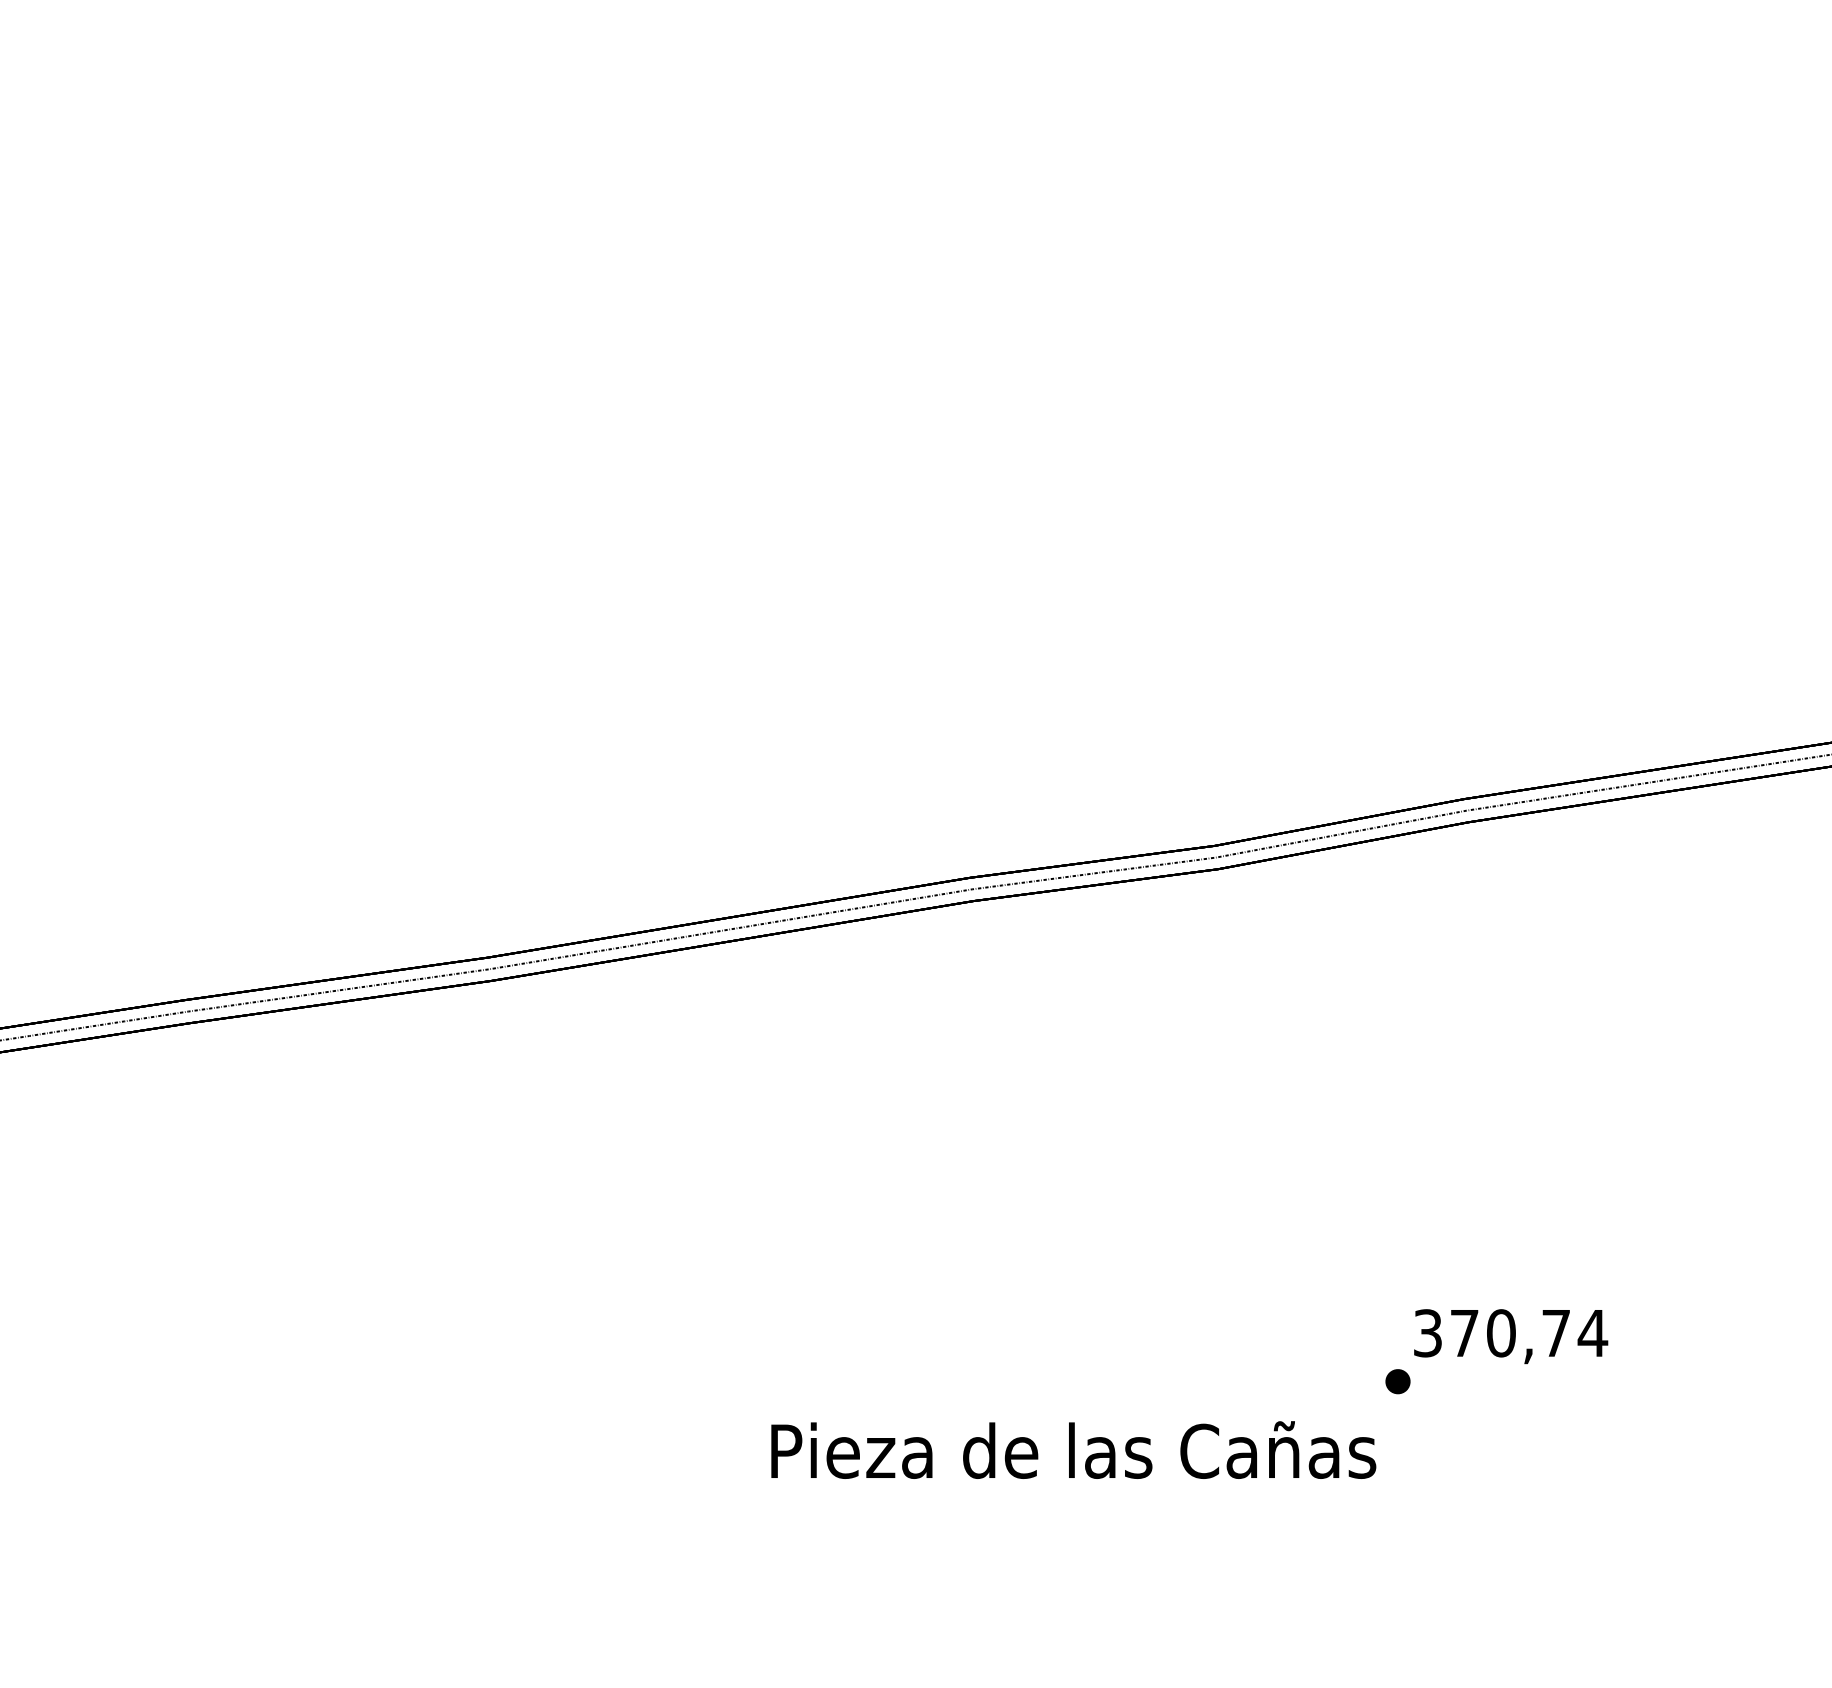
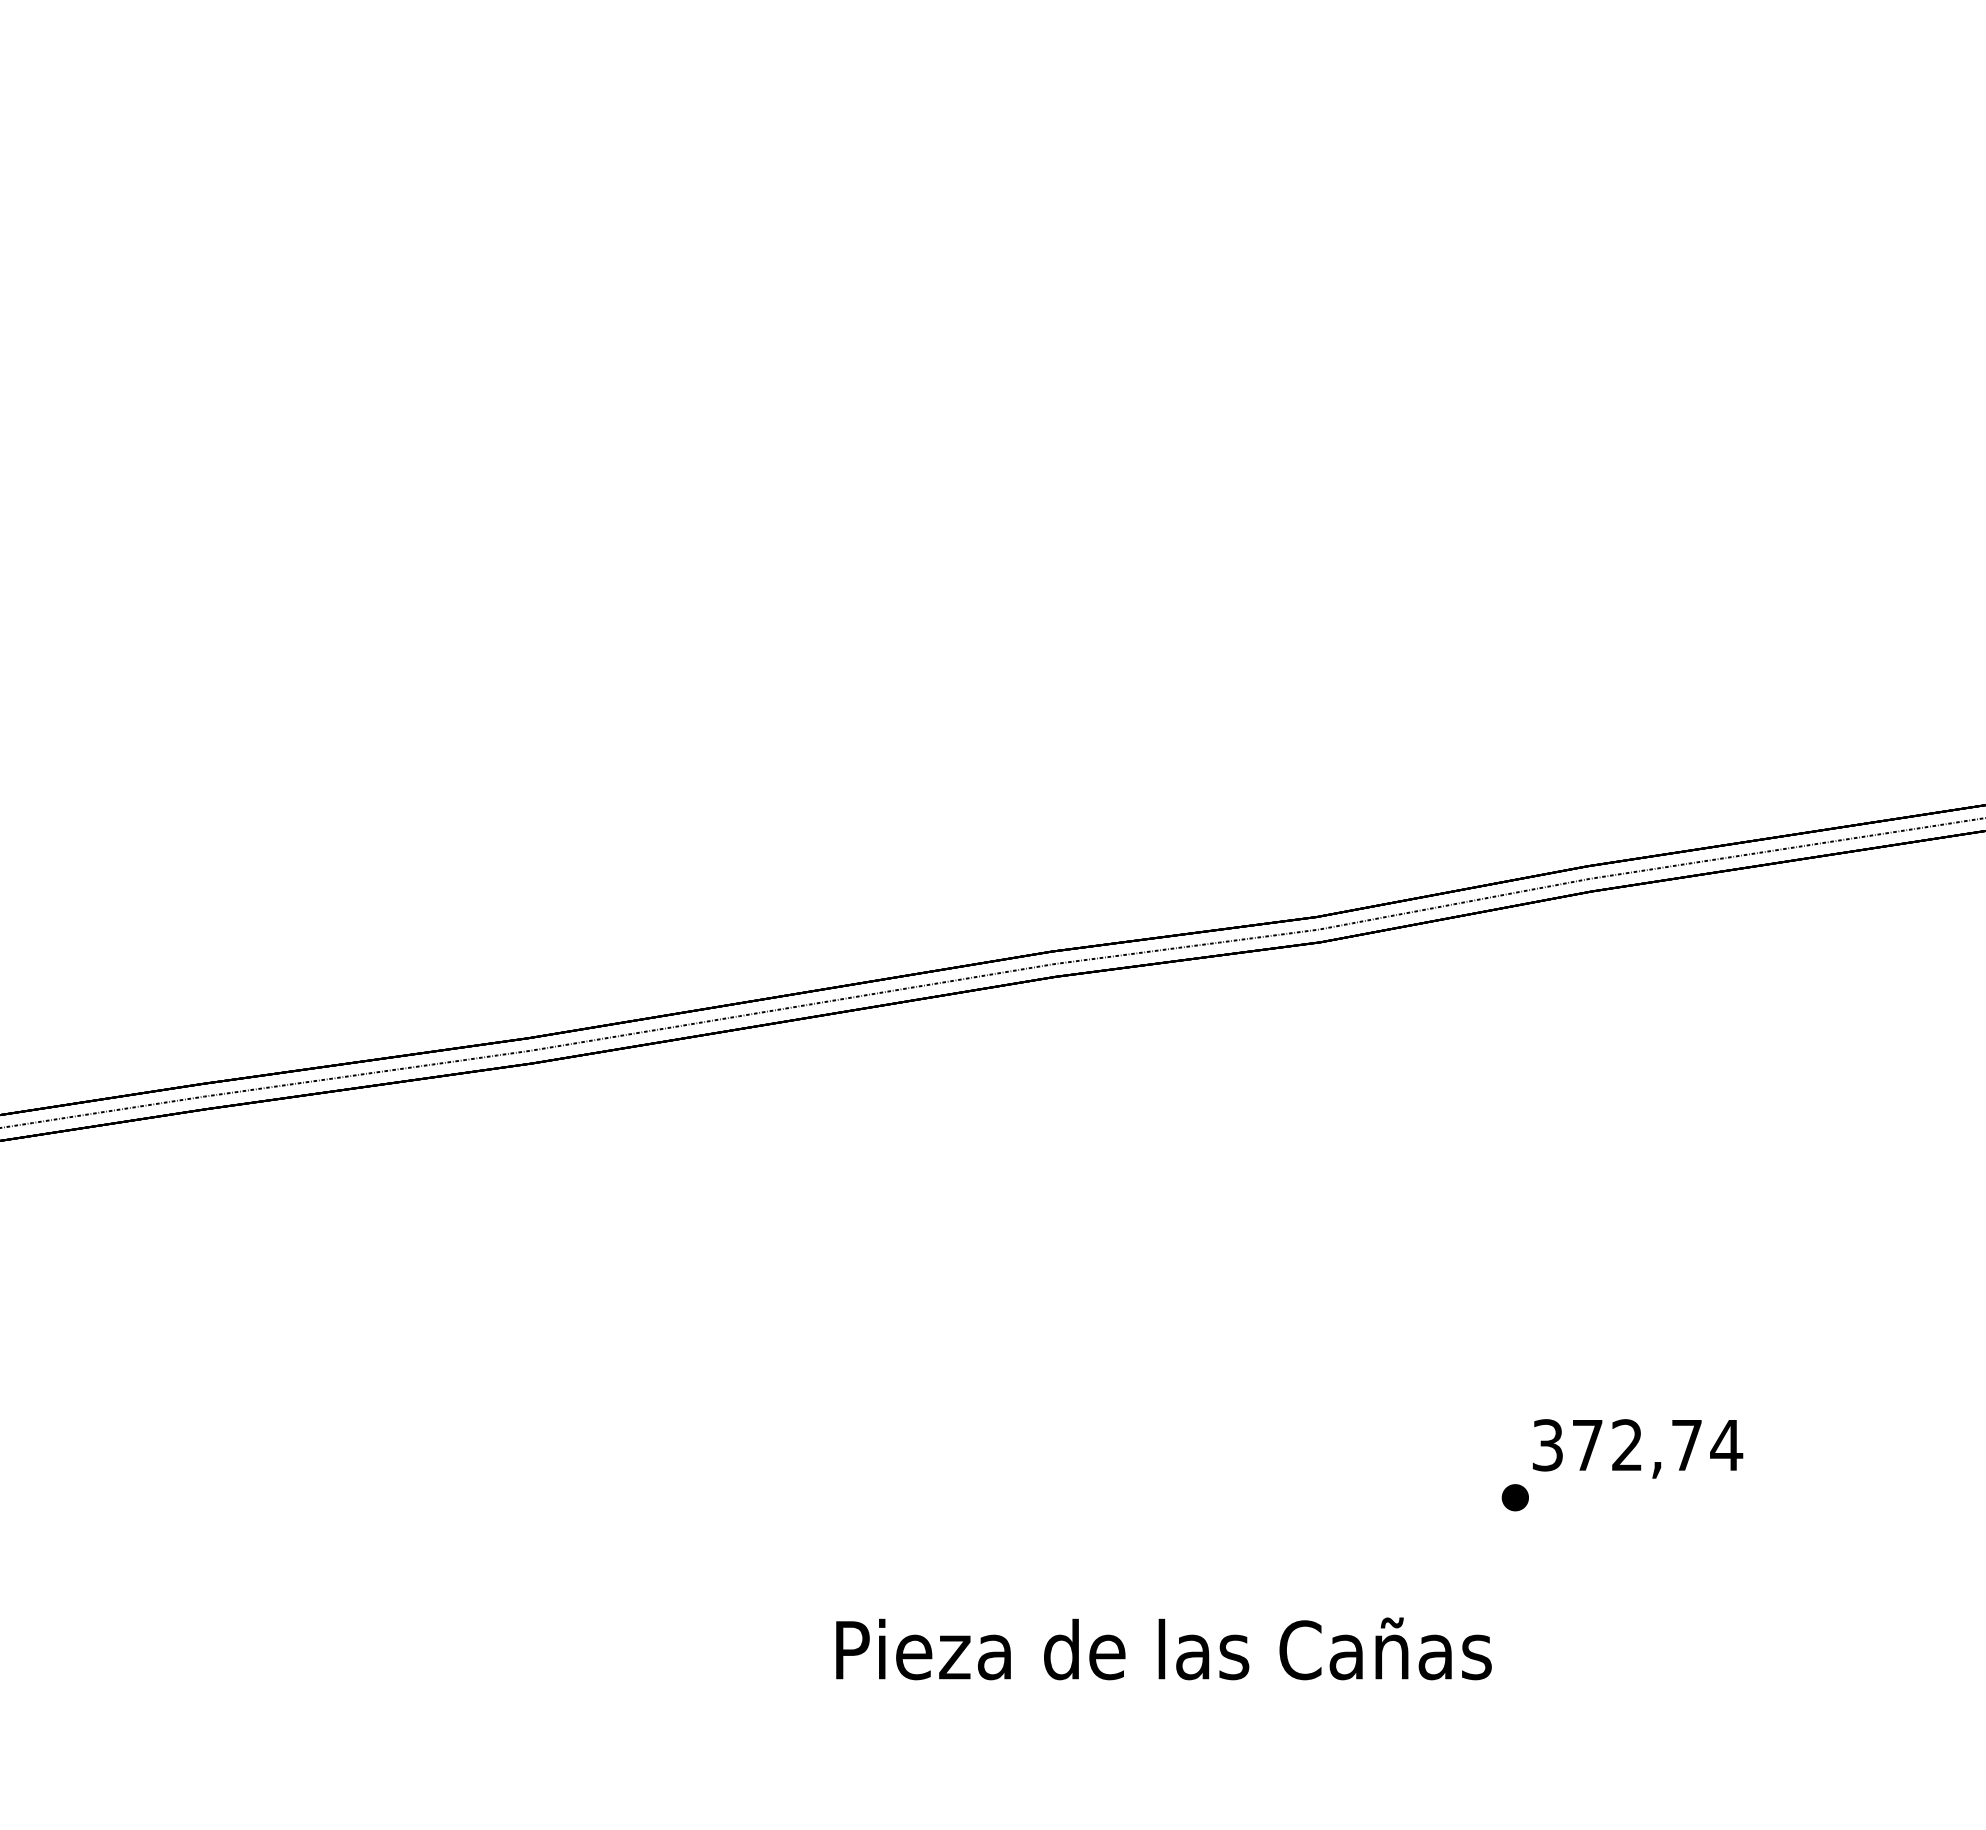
text: (1501, 1333) -> (1627, 1445), 370,74 -> 372,74
text: (1073, 1449) -> (1163, 1648), moved

